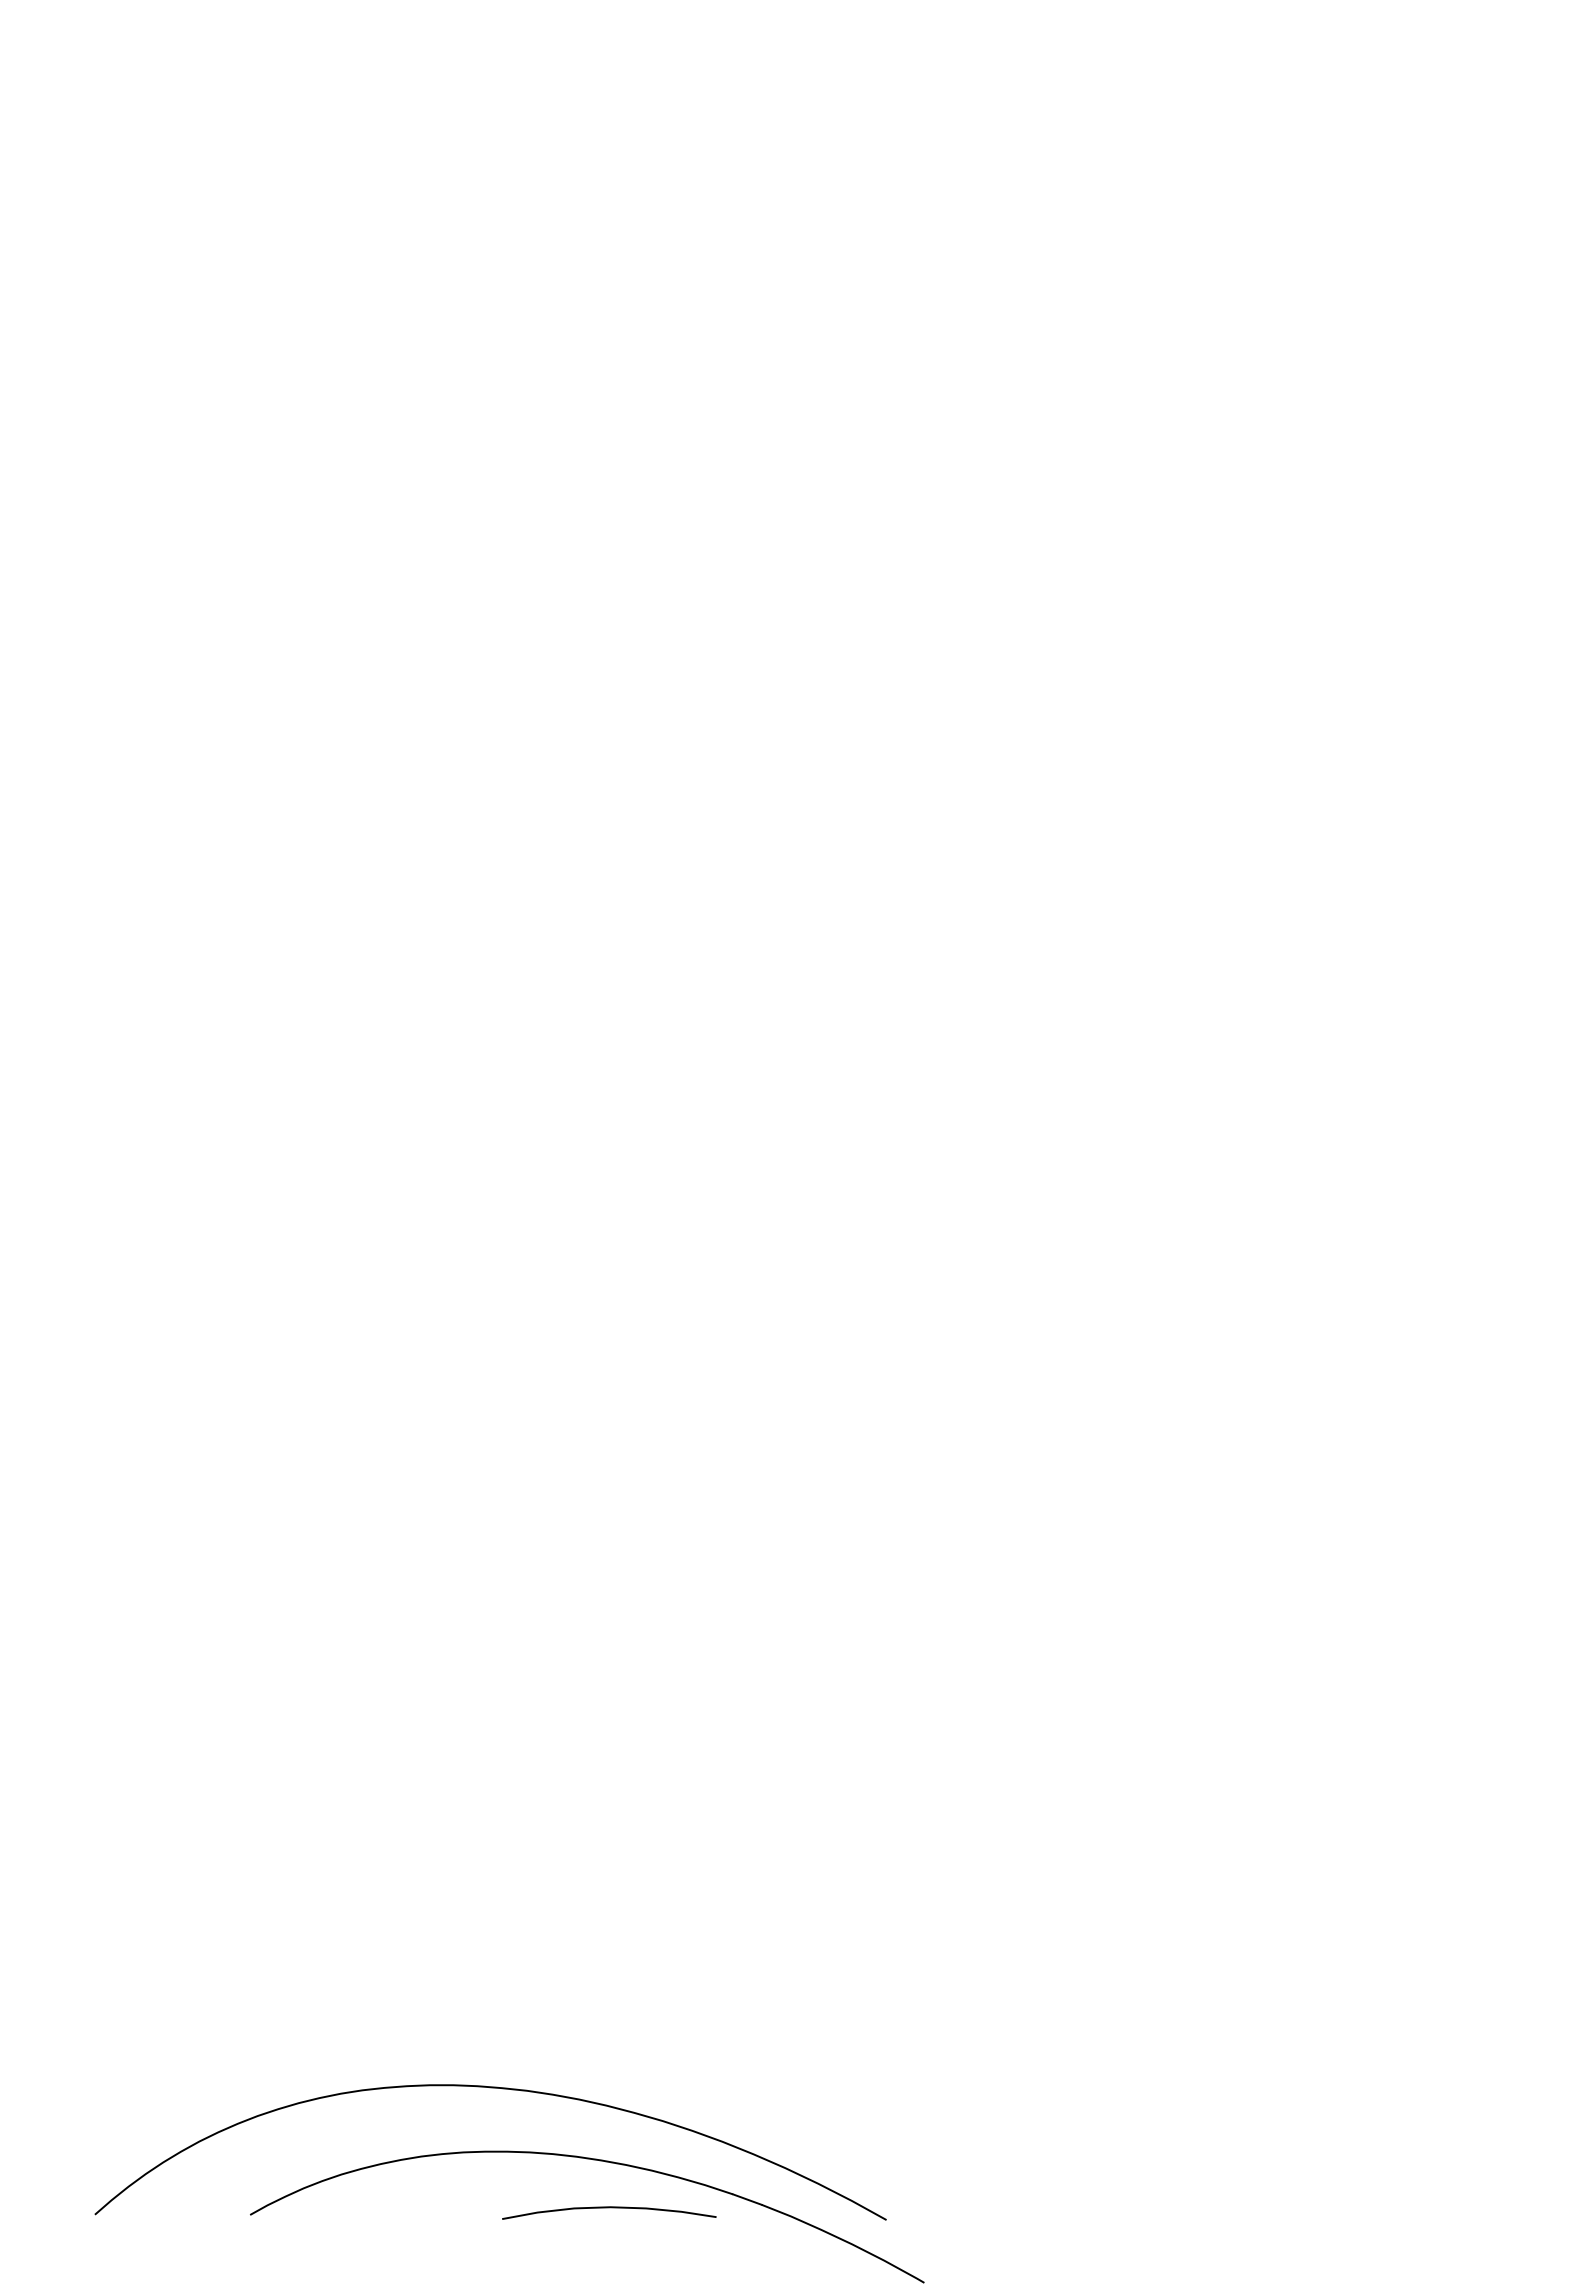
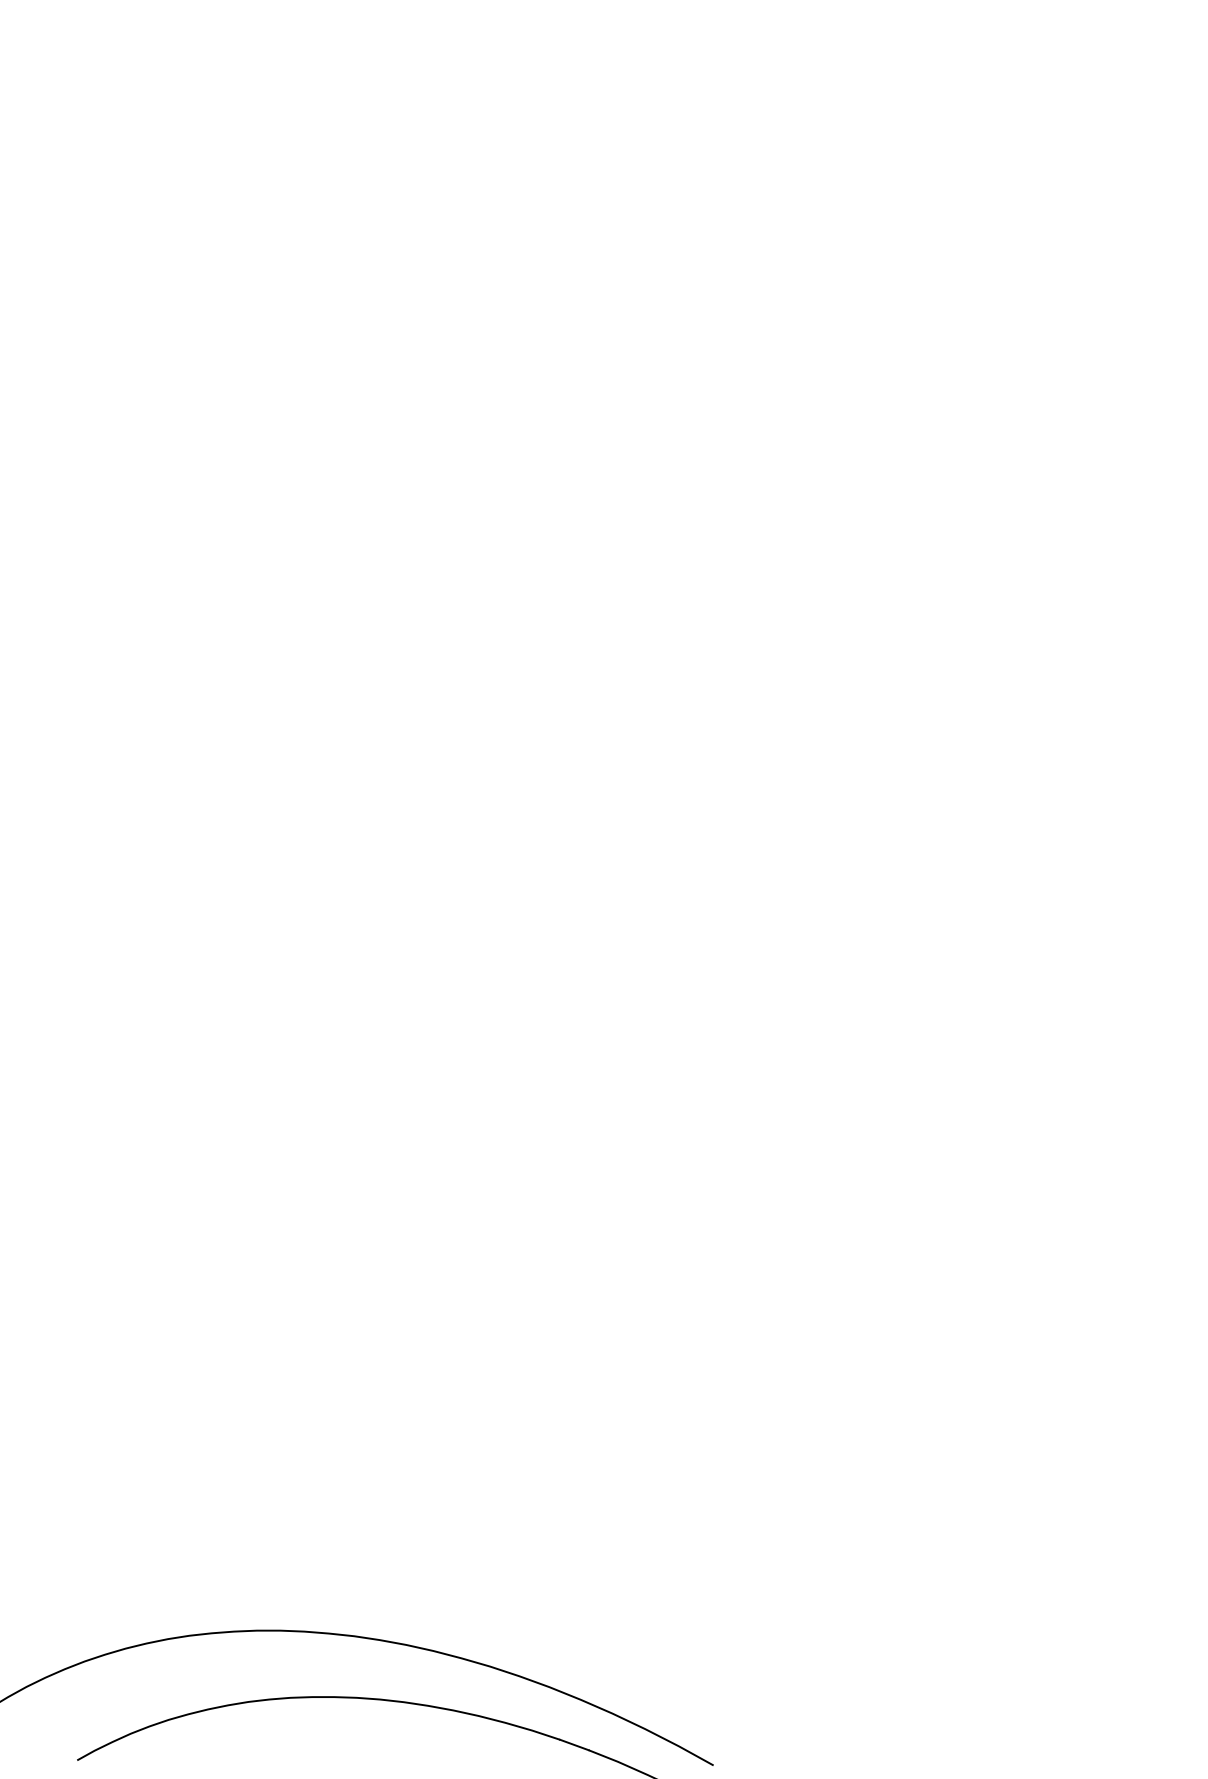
curve: (609, 2208) -> (436, 1753), removed

